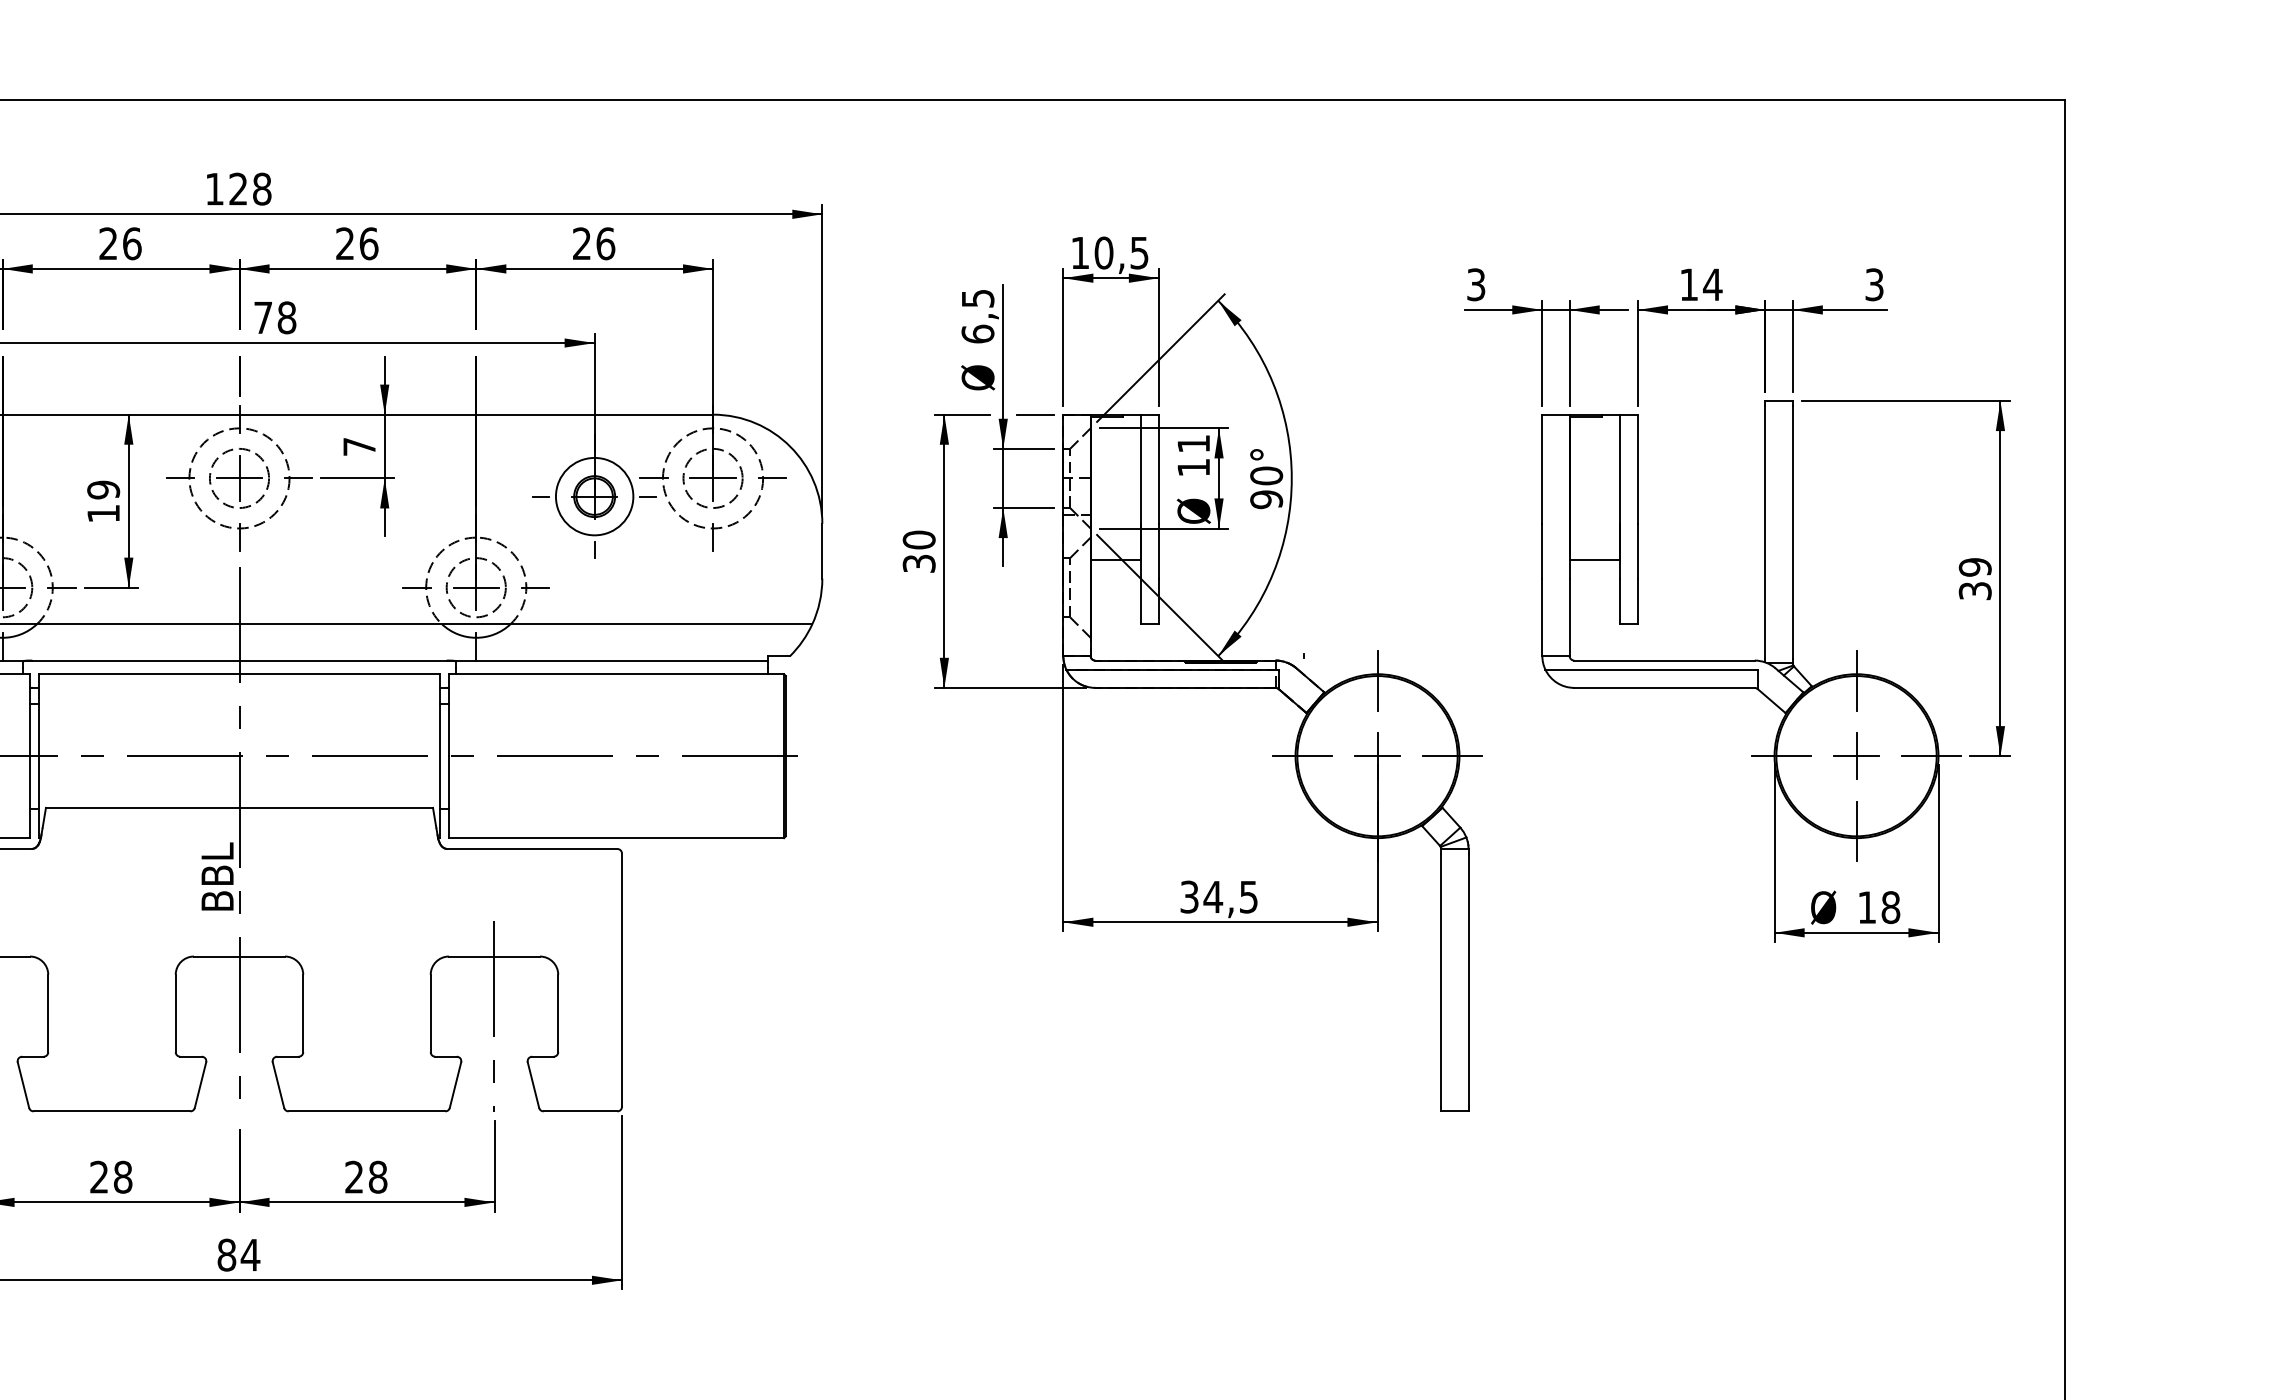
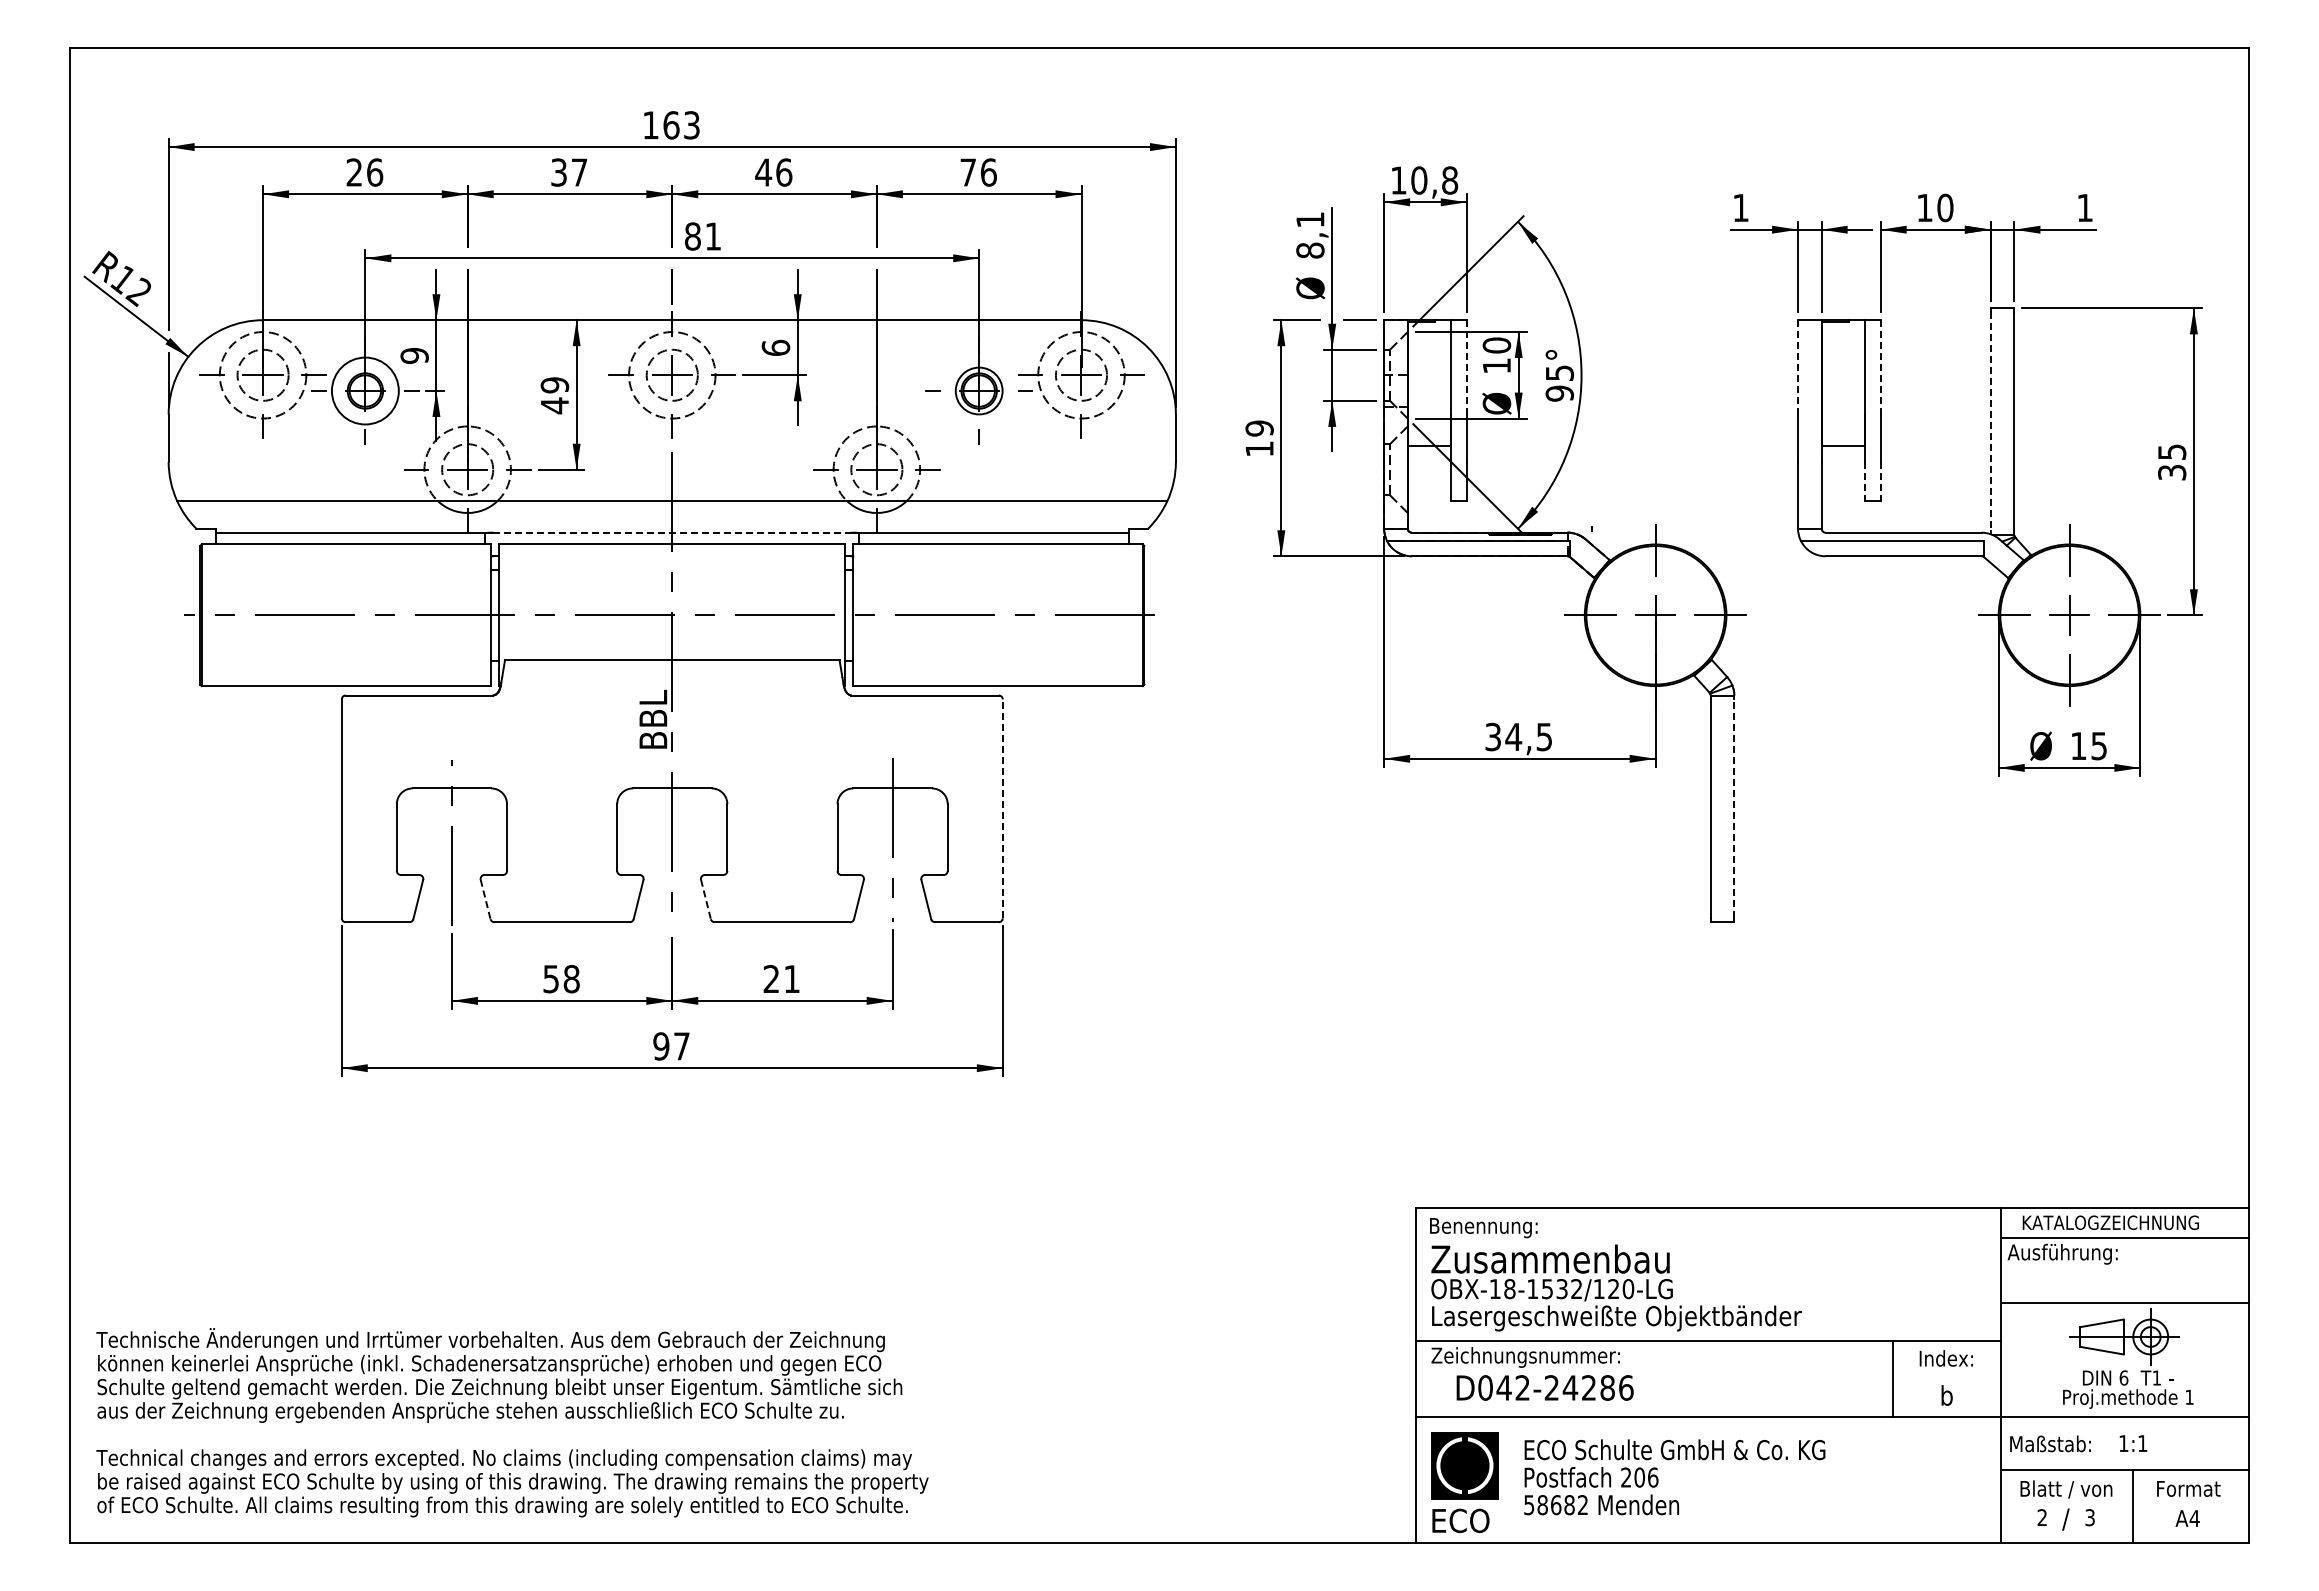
text: (250, 189) -> (681, 125), 128 -> 163
text: (120, 243) -> (569, 172), 26 -> 37
text: (345, 243) -> (763, 172), 26 -> 46
text: (581, 243) -> (967, 172), 26 -> 76
text: (1140, 252) -> (1450, 180), 10,5 -> 10,8
text: (1475, 284) -> (1740, 207), 3 -> 1
text: (1711, 284) -> (1944, 207), 14 -> 10
text: (1873, 284) -> (2084, 207), 3 -> 1
text: (978, 316) -> (1310, 235), 6,5 -> 8,1
text: (275, 317) -> (703, 236), 78 -> 81
text: (1193, 443) -> (1496, 345), 11 -> 10
text: (358, 446) -> (775, 347), 7 -> 6
line: (1542, 468) -> (1798, 366), solid -> dashed
line: (1158, 469) -> (1466, 367), solid -> dashed
line: (1637, 469) -> (1880, 367), solid -> dashed
text: (1266, 476) -> (1559, 373), 90° -> 95°
circle: (593, 496) -> (978, 390), size x0.7
text: (103, 513) -> (554, 405), 19 -> 49
line: (1765, 533) -> (1990, 422), solid -> dashed
text: (919, 551) -> (1259, 438), 30 -> 19
text: (1975, 567) -> (2172, 452), 39 -> 35
line: (1619, 601) -> (1864, 481), solid -> dashed
line: (1637, 601) -> (1880, 481), solid -> dashed
line: (239, 660) -> (672, 532), solid -> dashed
text: (1891, 906) -> (2099, 745), 18 -> 15
line: (621, 979) -> (1002, 808), solid -> dashed
line: (1468, 979) -> (1734, 808), solid -> dashed
line: (23, 1086) -> (485, 900), solid -> dashed
line: (279, 1086) -> (706, 900), solid -> dashed
text: (98, 1177) -> (550, 979), 28 -> 58
text: (378, 1177) -> (792, 979), 28 -> 21
text: (238, 1255) -> (671, 1046), 84 -> 97

